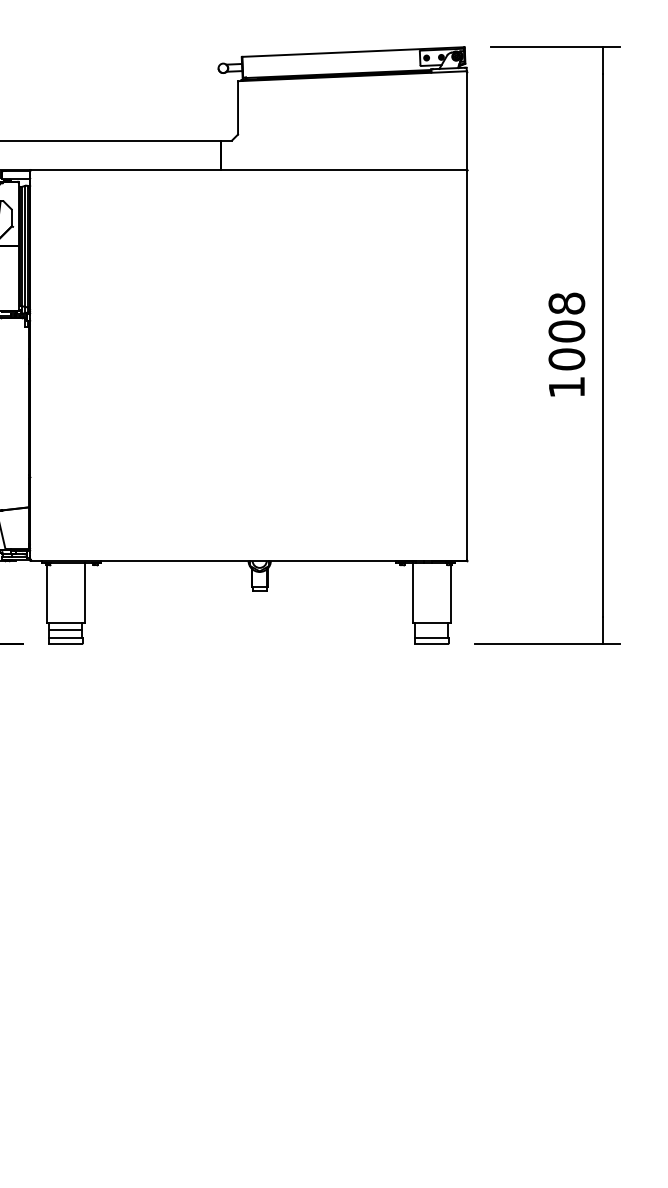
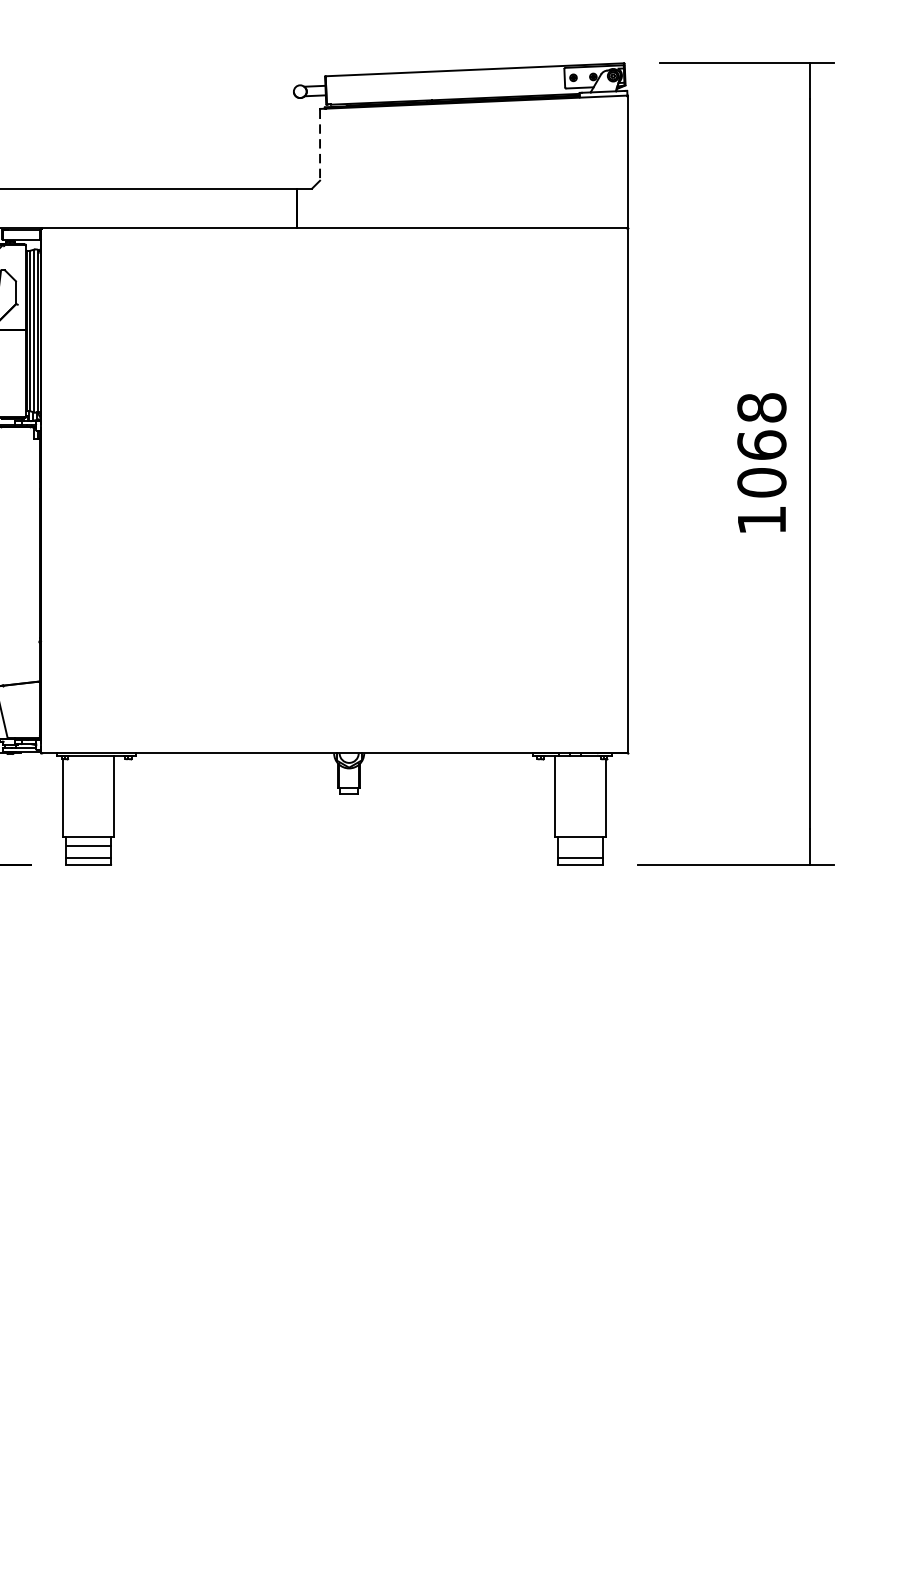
line: (238, 108) -> (320, 145), solid -> dashed
text: (566, 331) -> (761, 445), 1008 -> 1068

